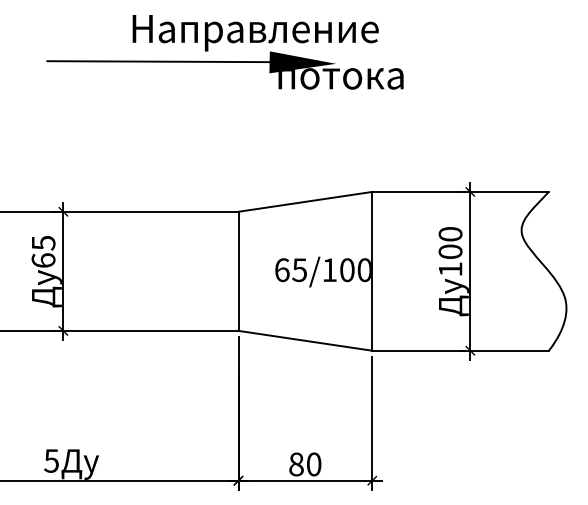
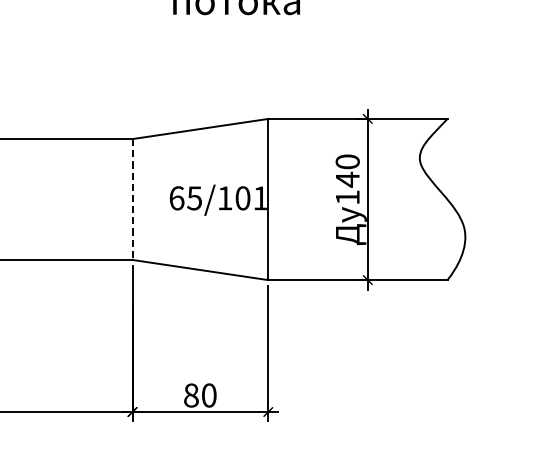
text: (450, 251) -> (347, 179), 100 -> 140
text: (363, 270) -> (259, 198), 65/100 -> 65/101
line: (238, 271) -> (132, 199), solid -> dashed

